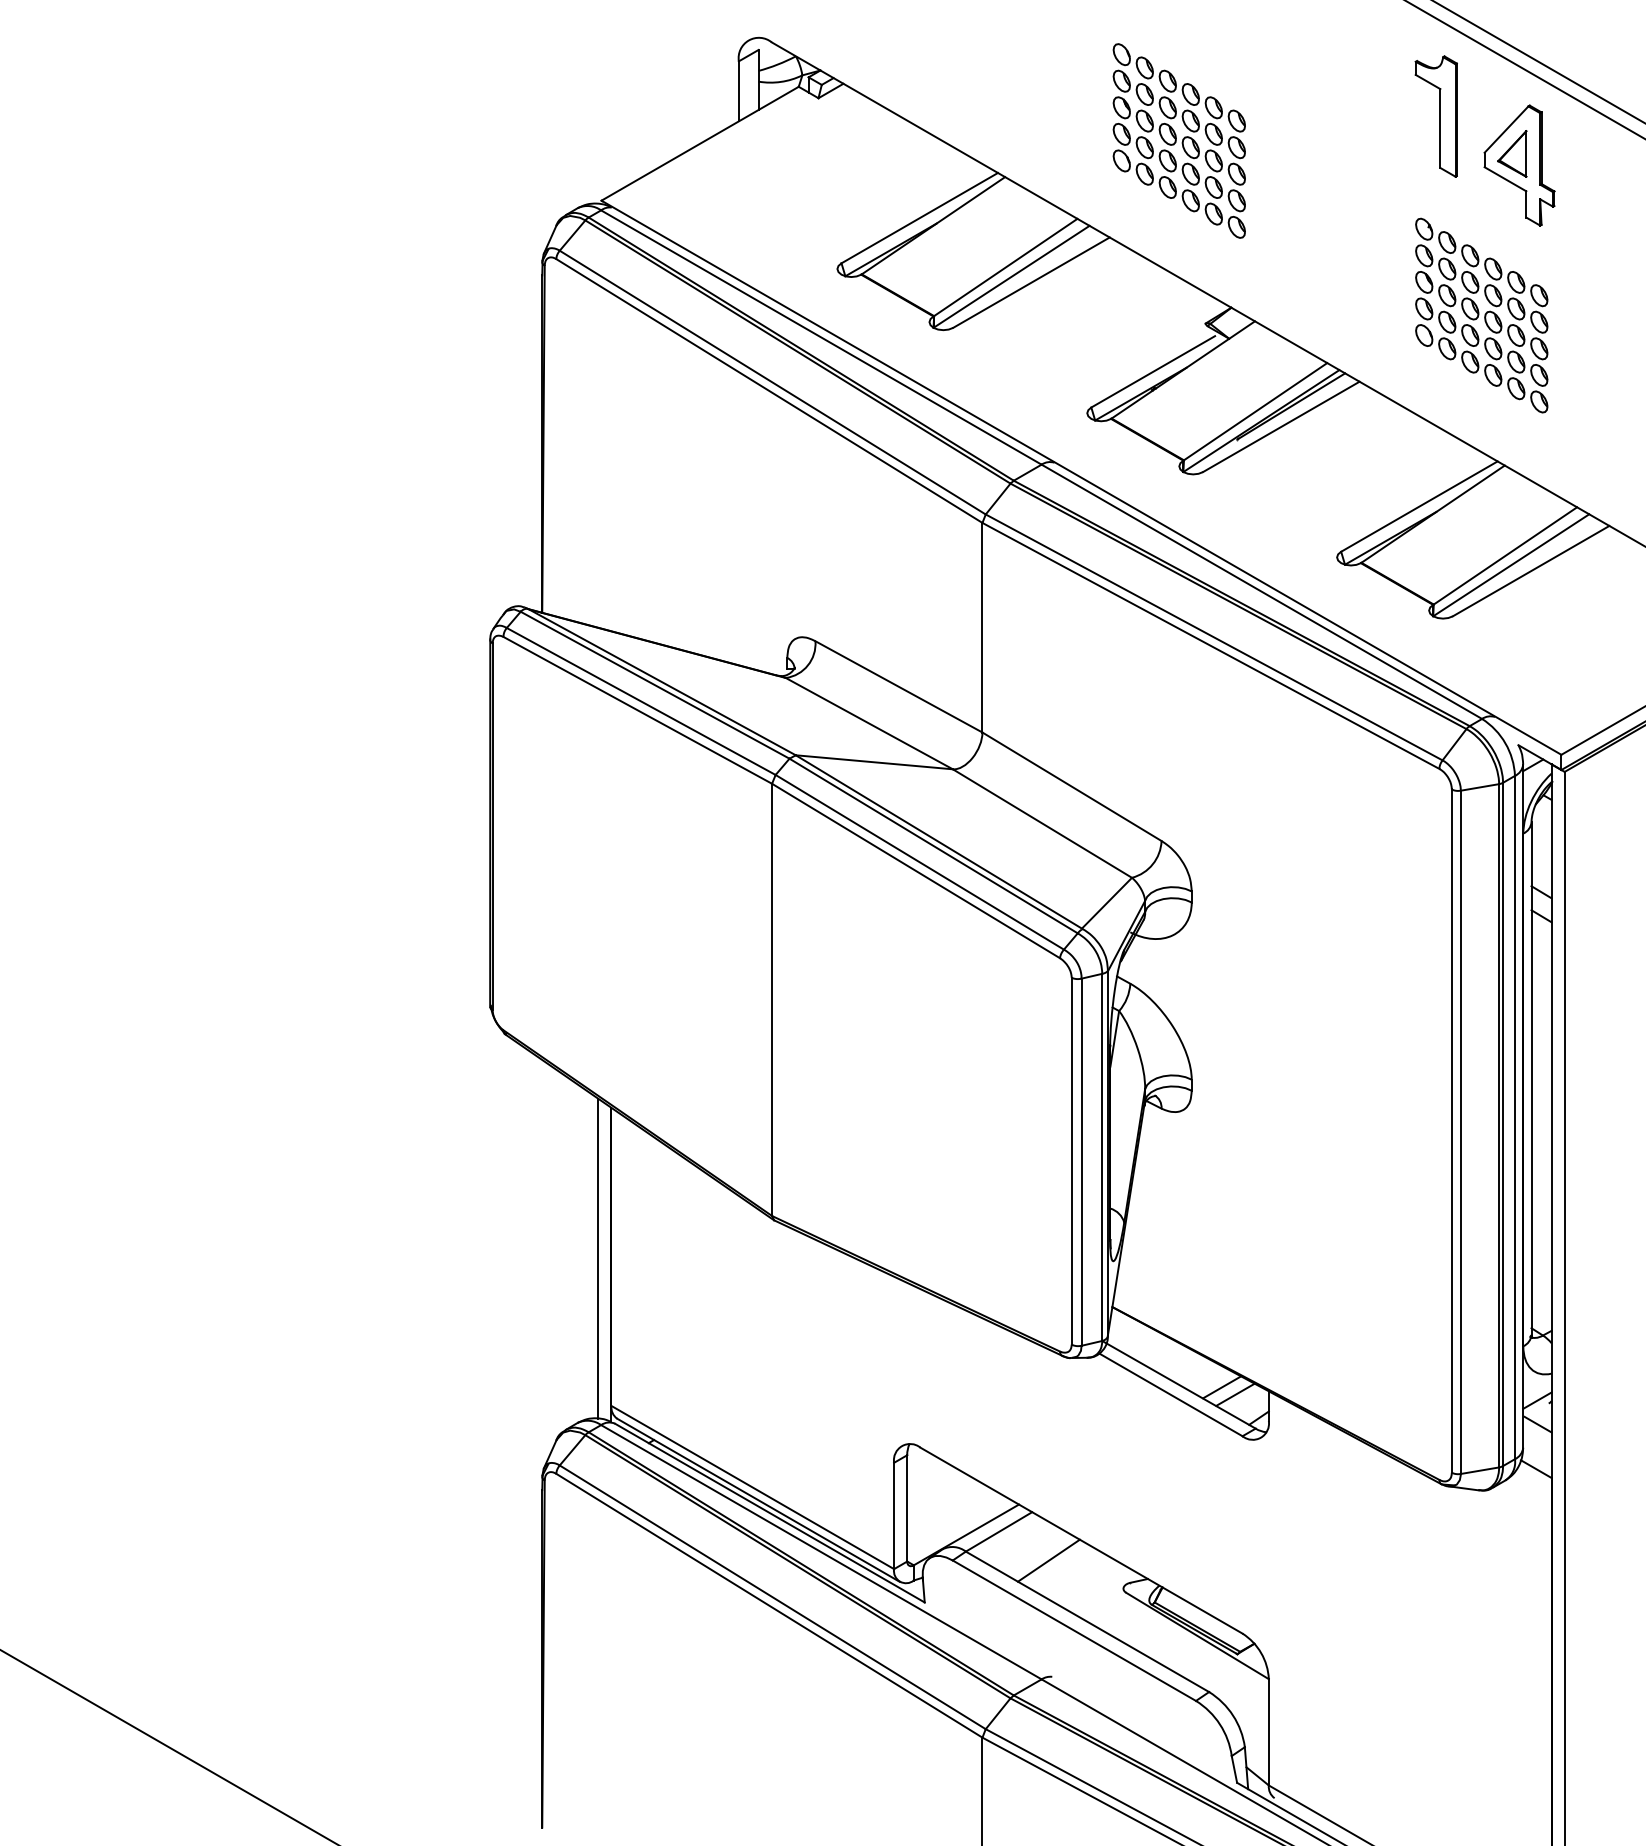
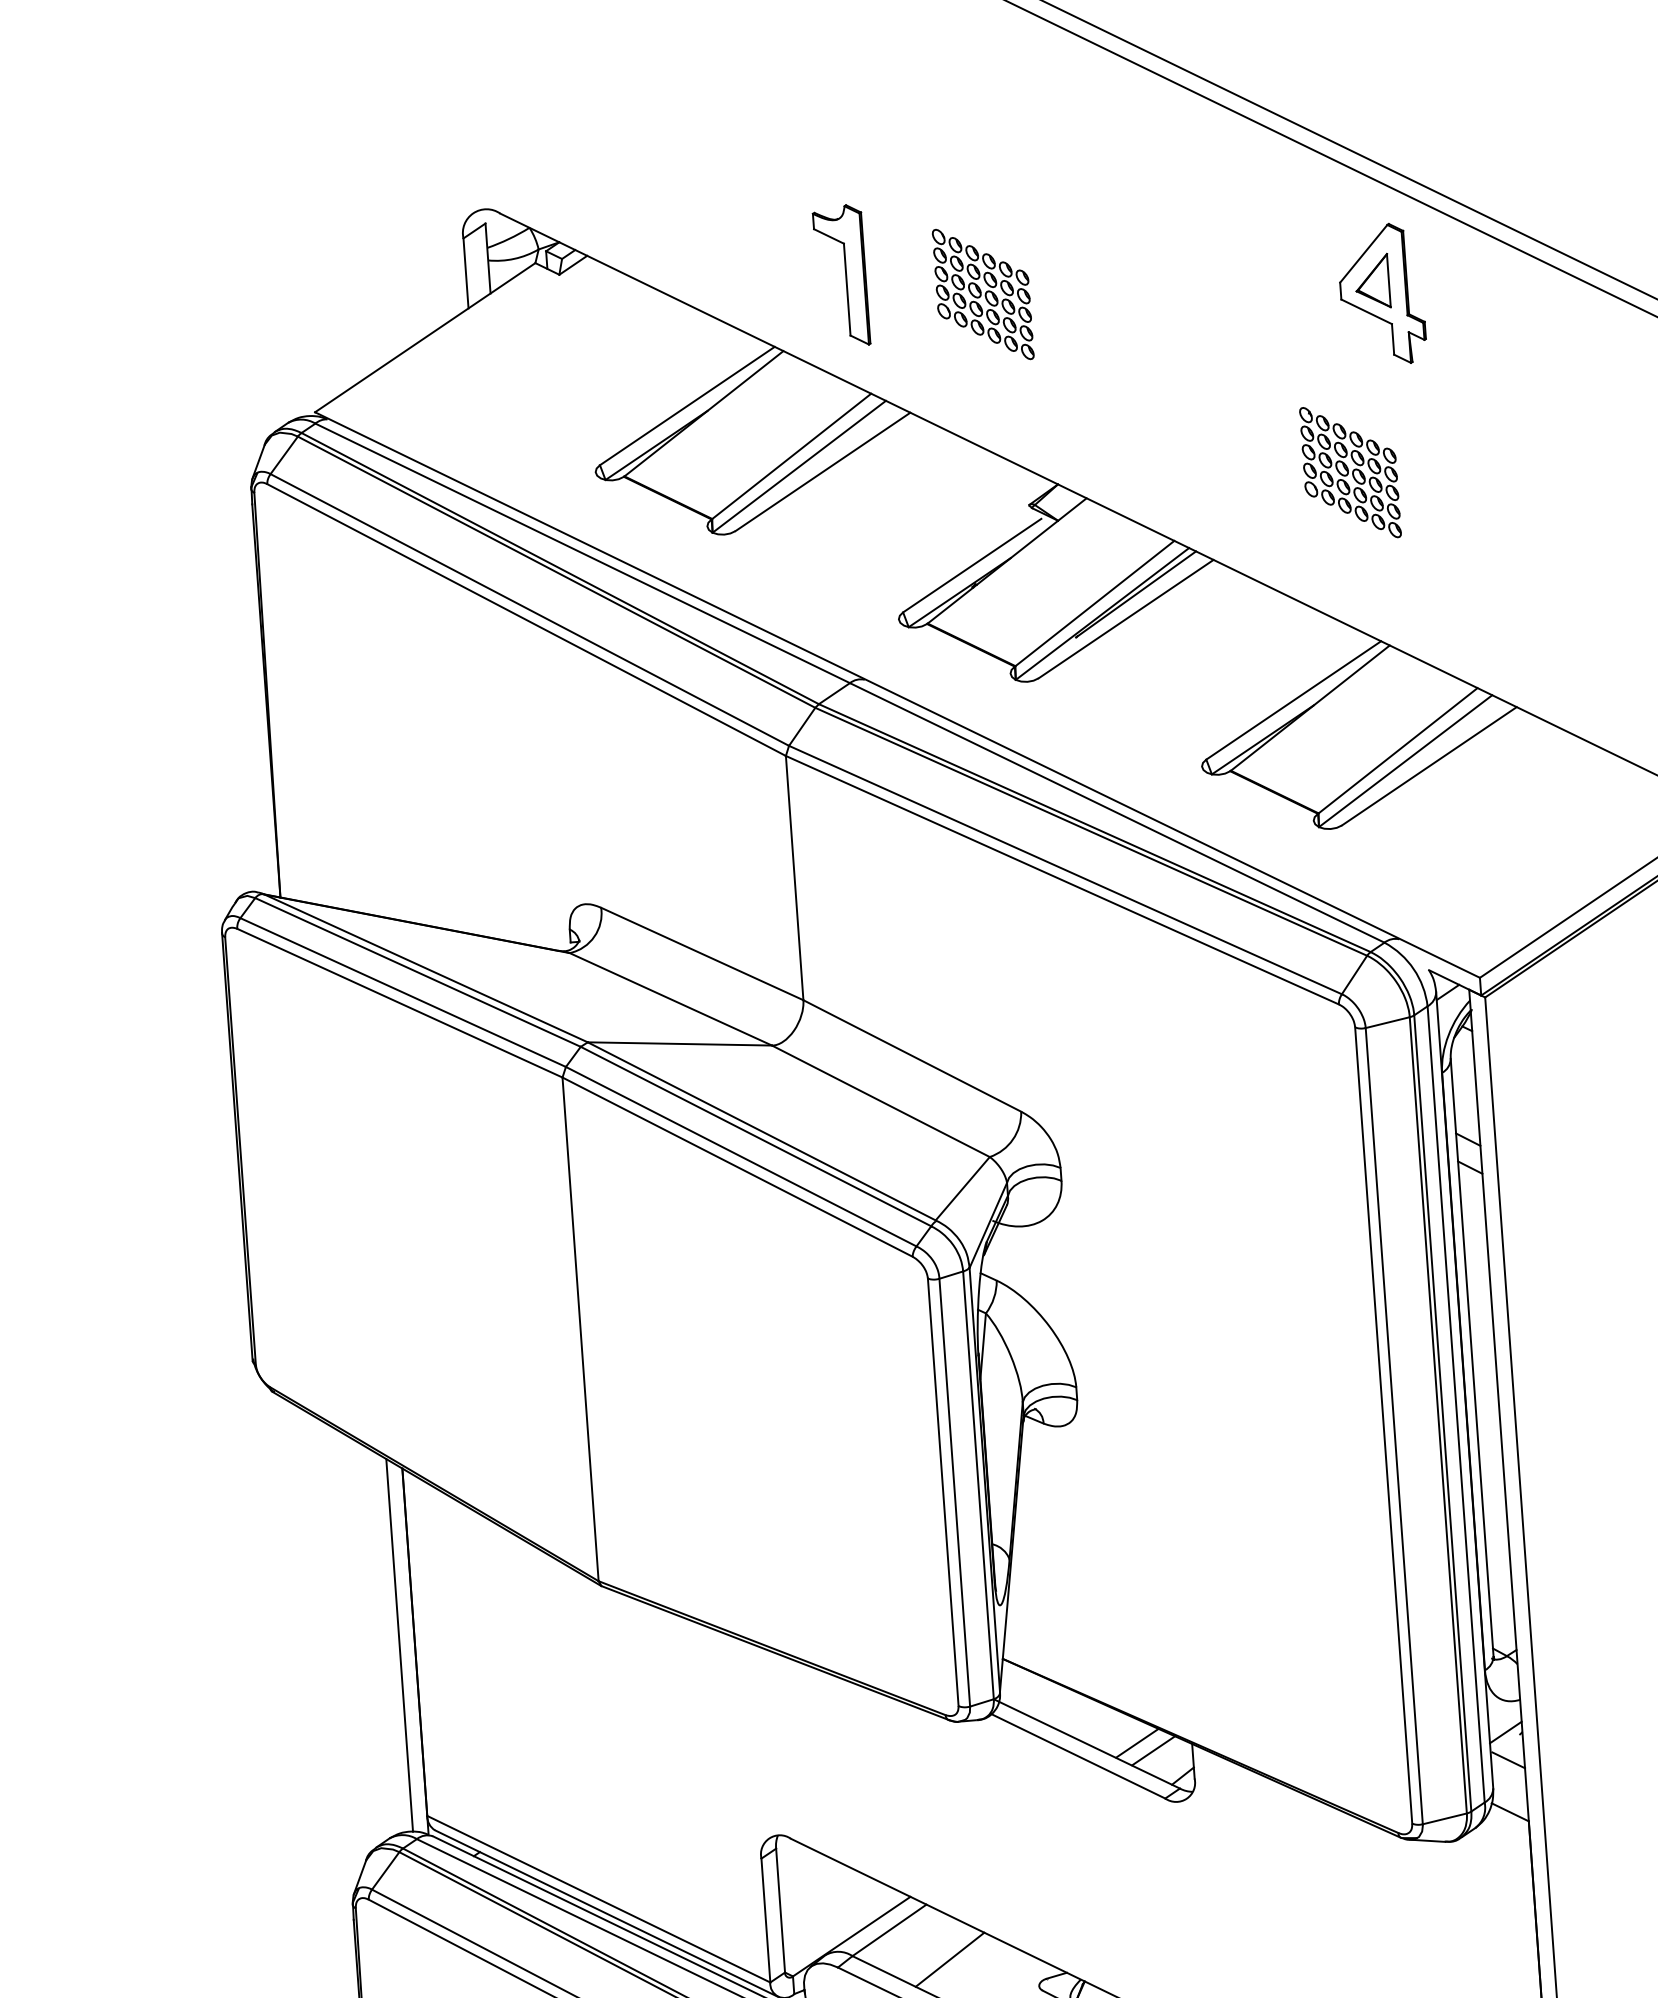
part: (1435, 116) -> (840, 276), moved
part: (1178, 140) -> (982, 293), size x0.6
part: (1481, 315) -> (1350, 472), size x0.6

